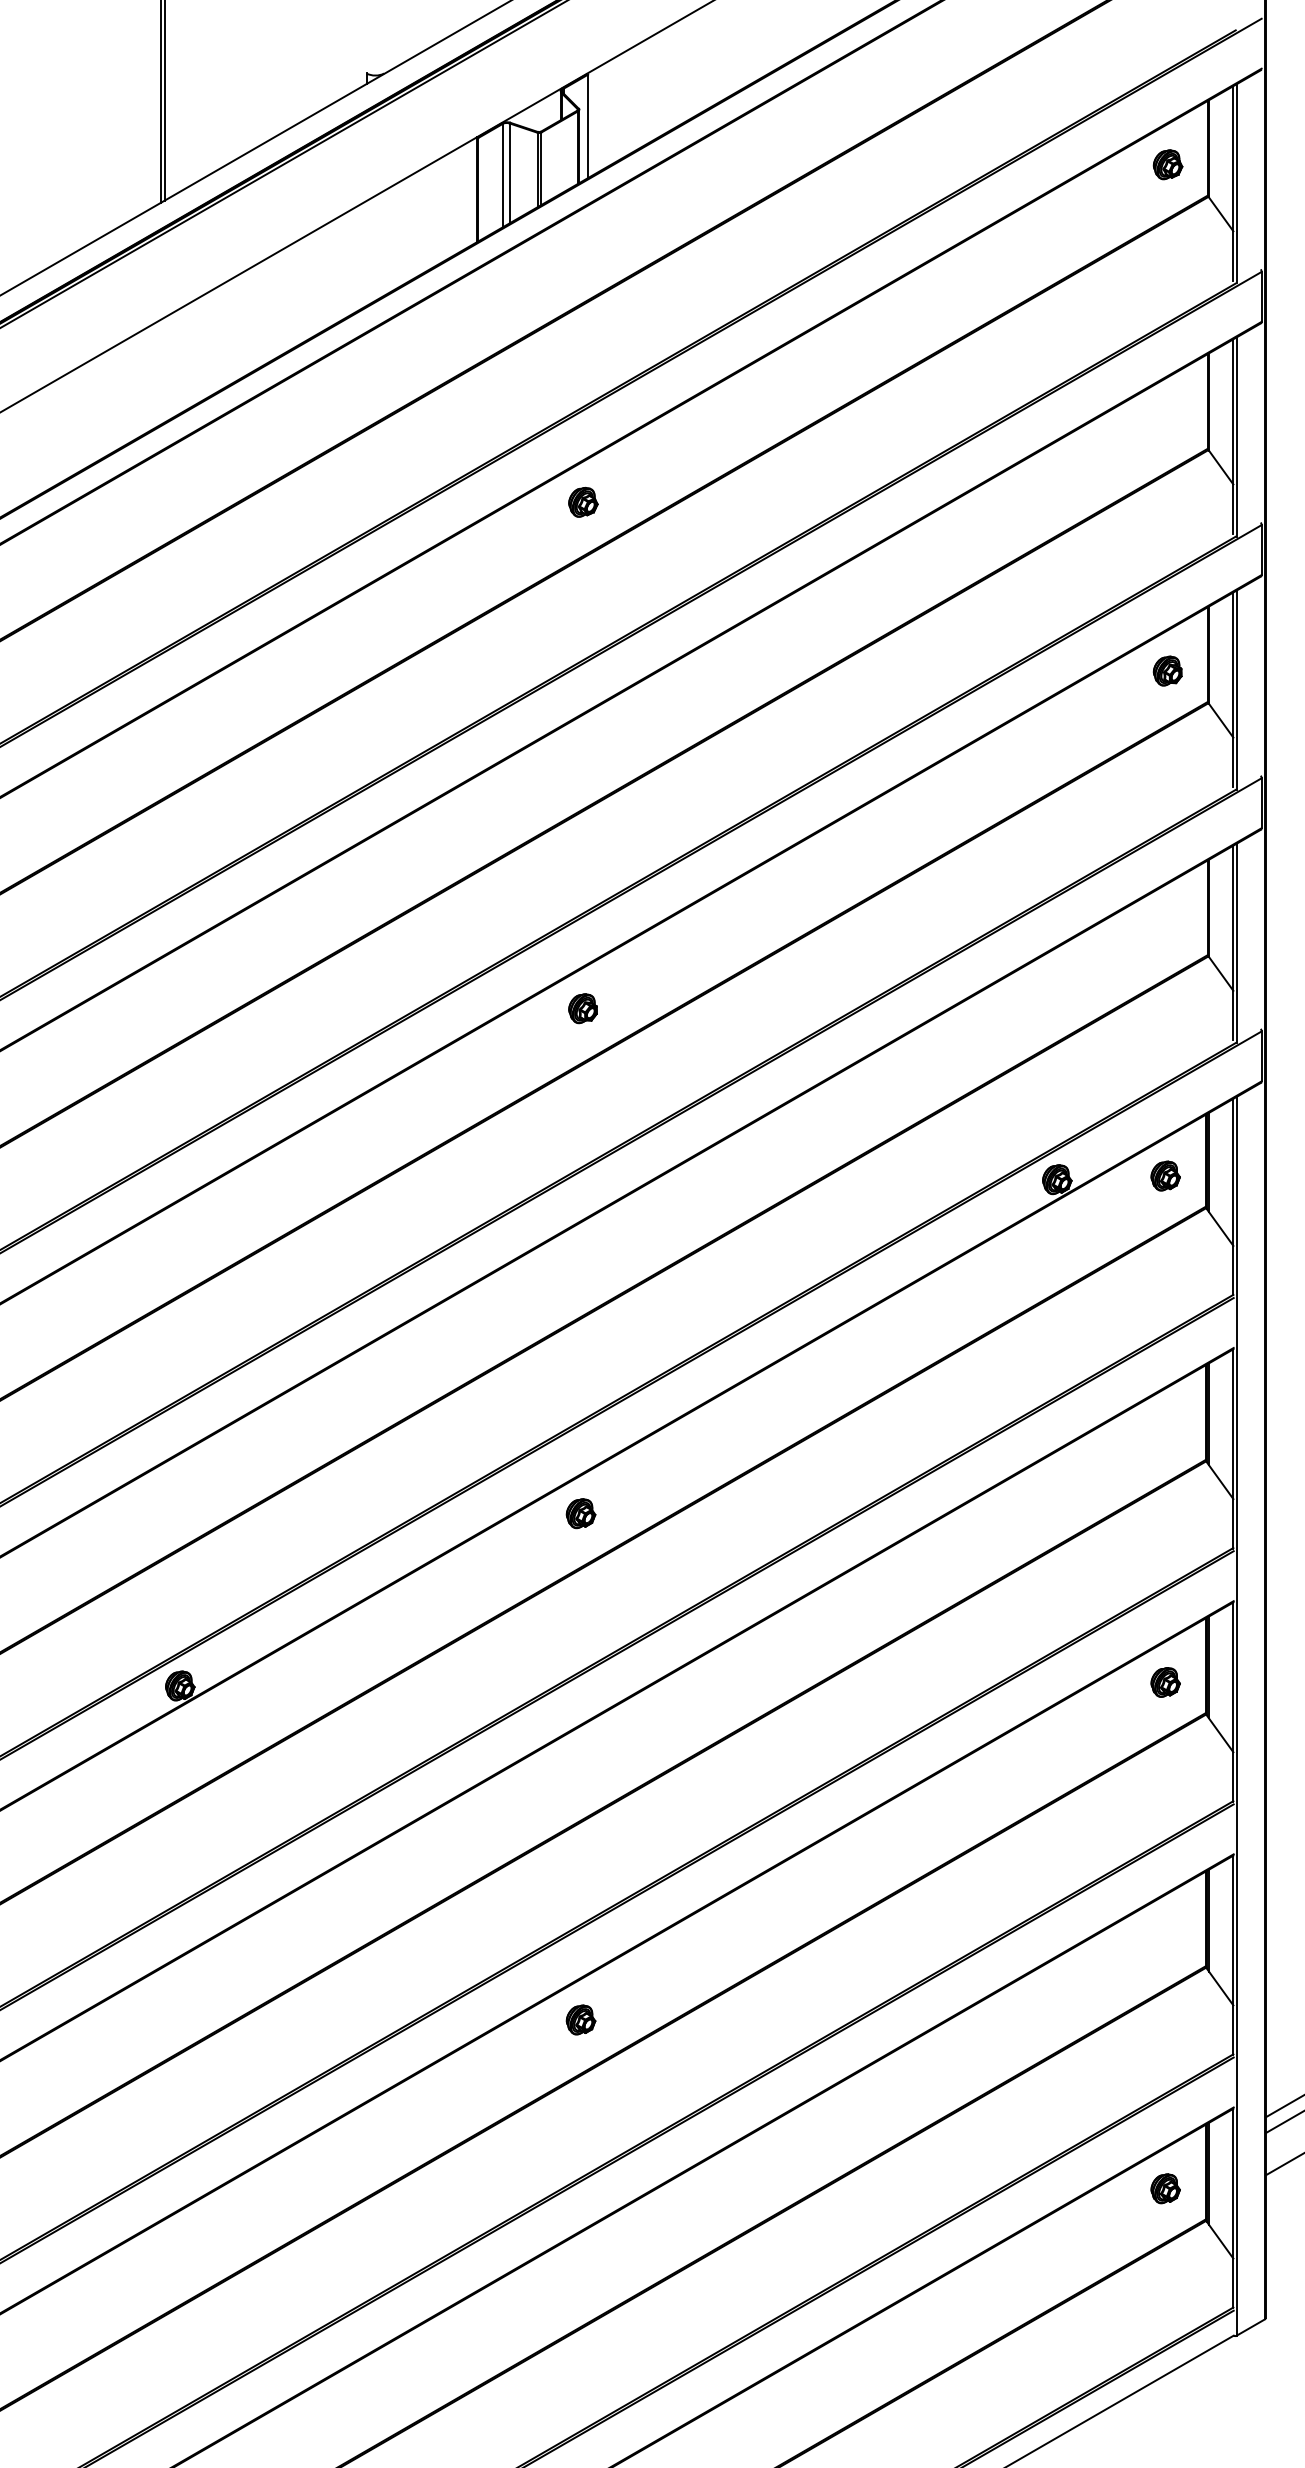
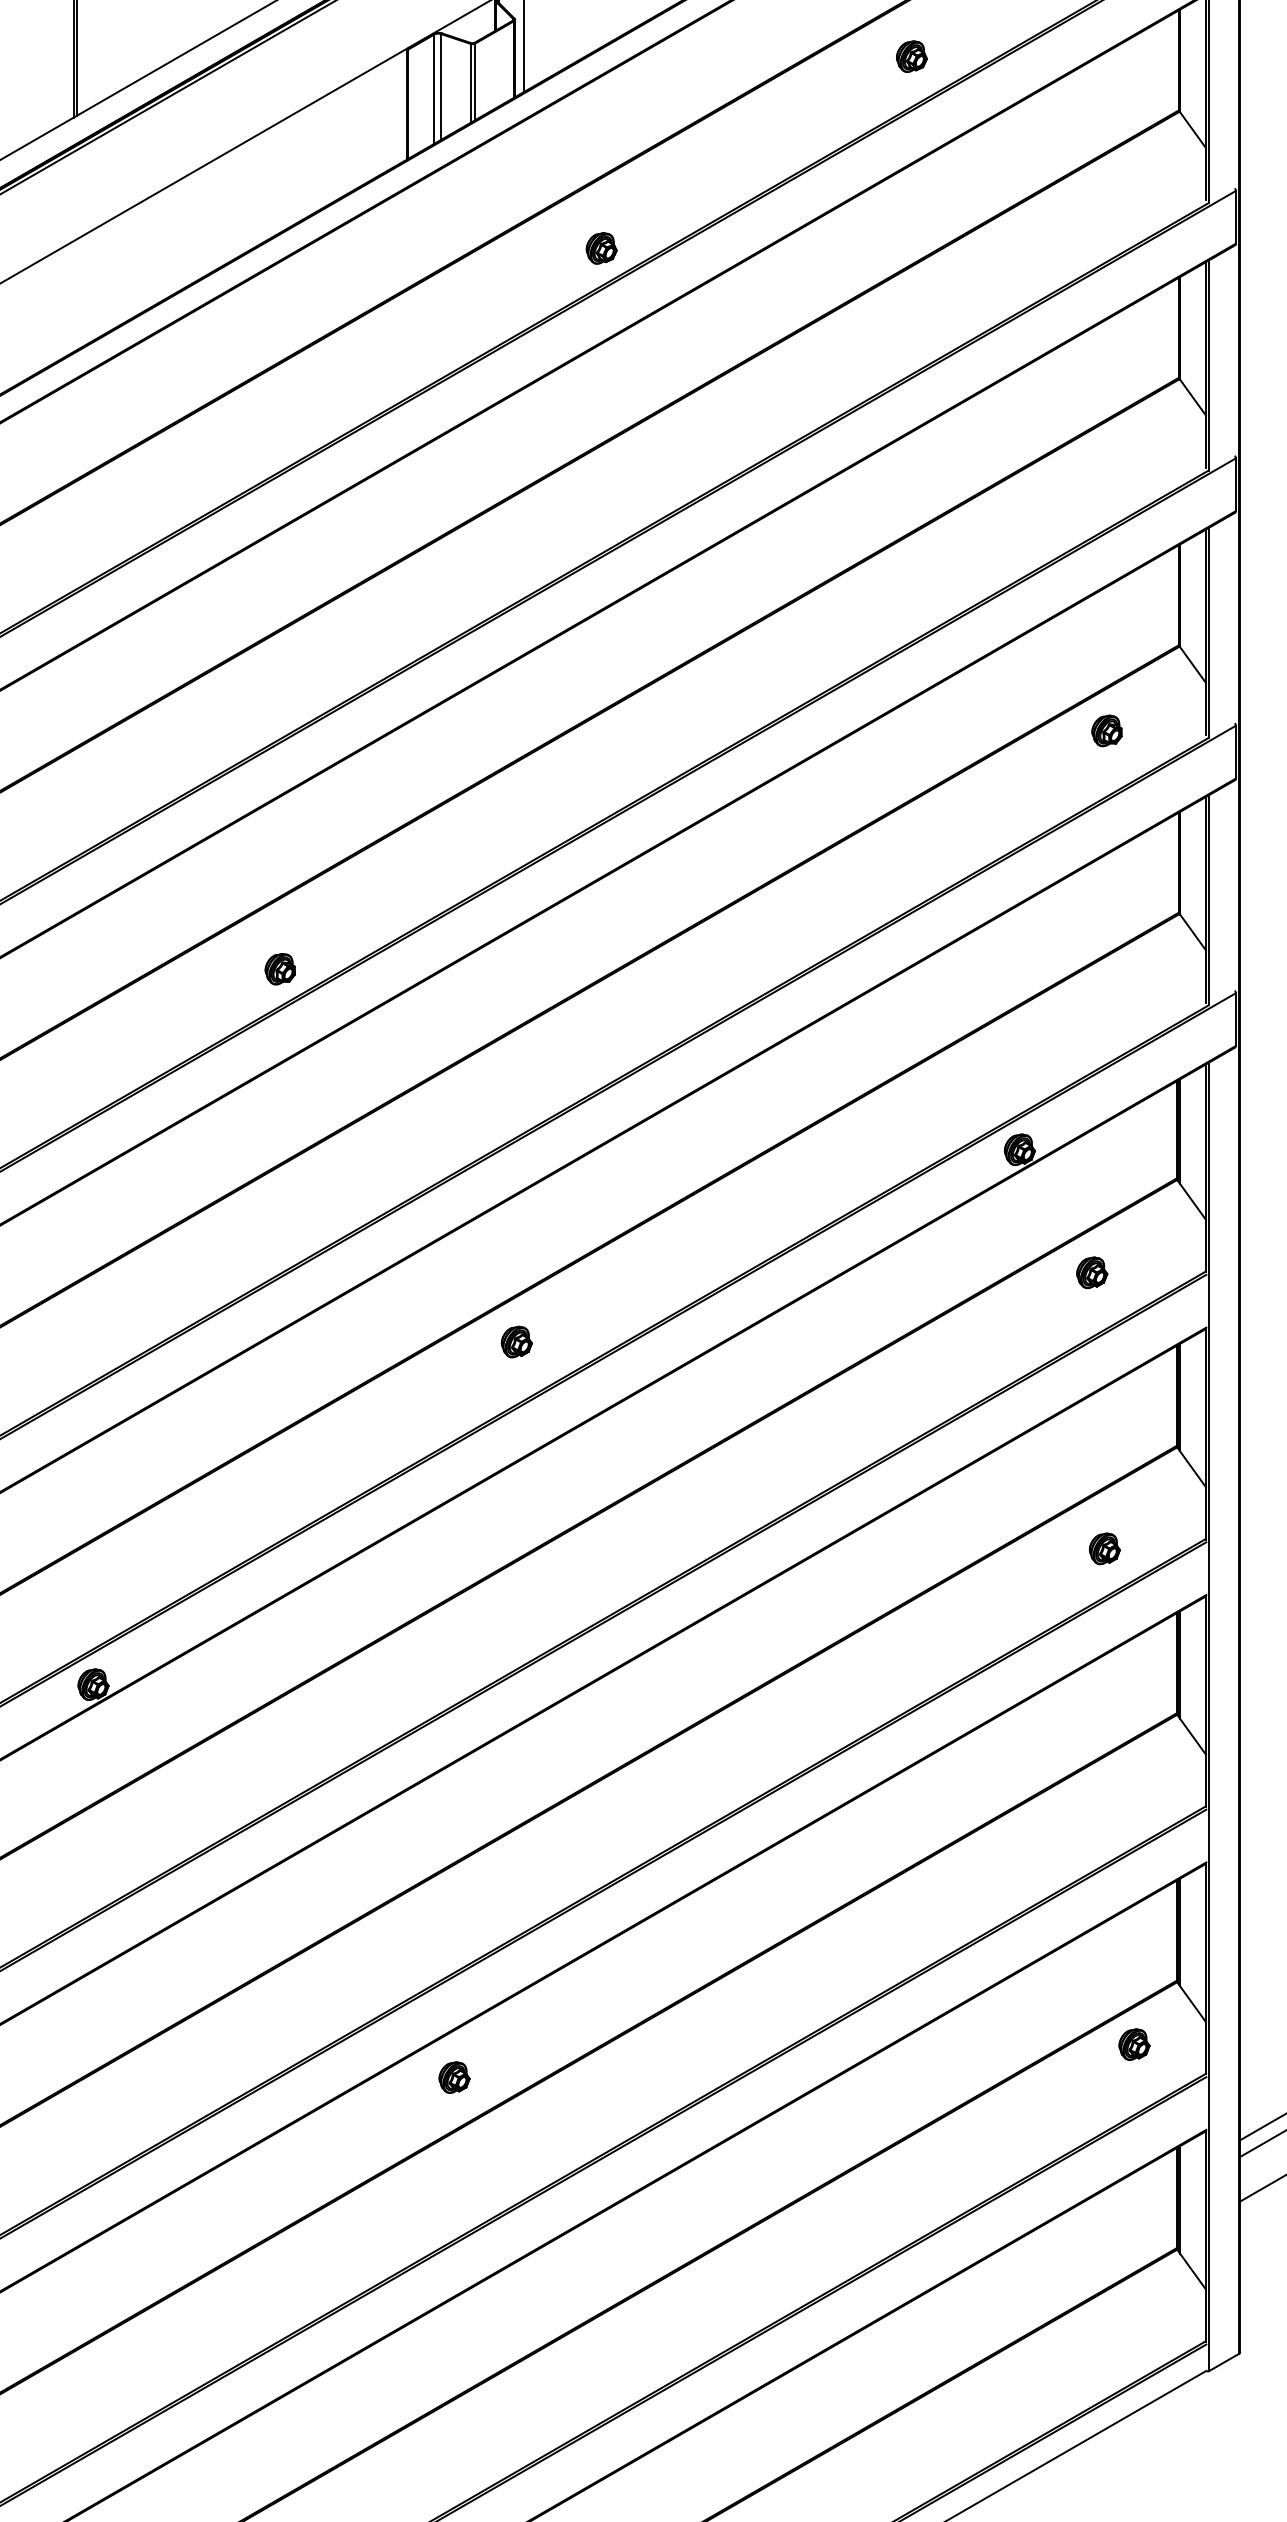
part: (1167, 164) -> (911, 56), moved
part: (583, 501) -> (601, 247), moved
part: (1167, 670) -> (1106, 730), moved
part: (582, 1008) -> (279, 969), moved
part: (1165, 1175) -> (1091, 1272), moved
part: (580, 1513) -> (516, 1341), moved
part: (1165, 1682) -> (1104, 1548), moved
part: (580, 2019) -> (453, 2077), moved
part: (1165, 2188) -> (1134, 2044), moved

